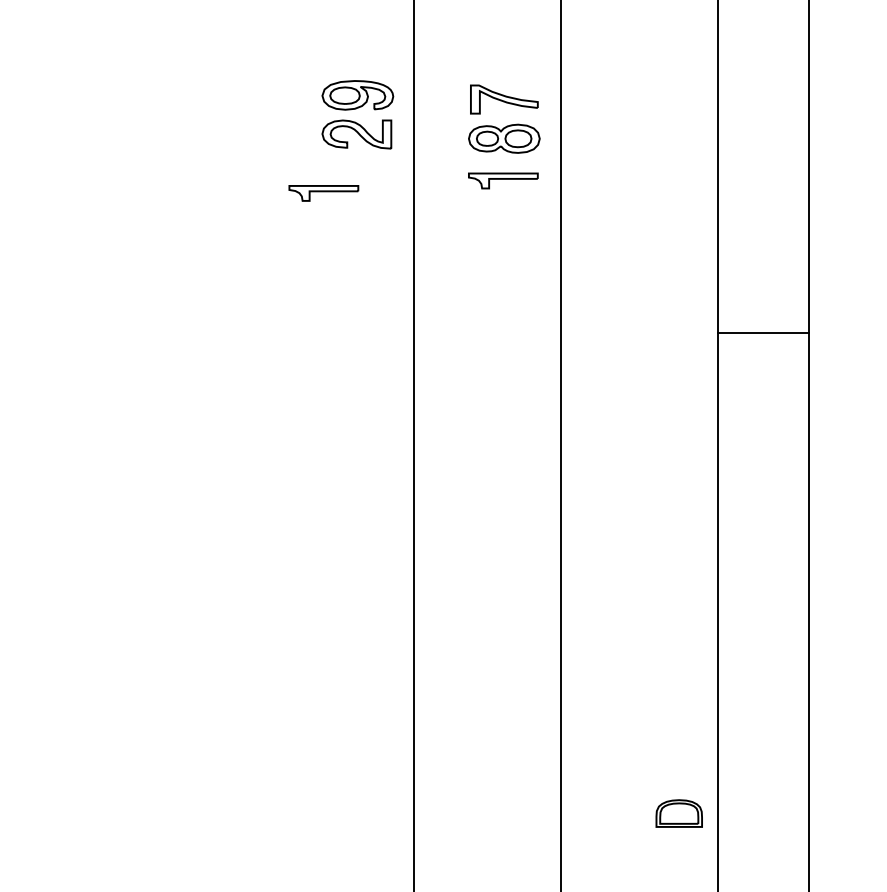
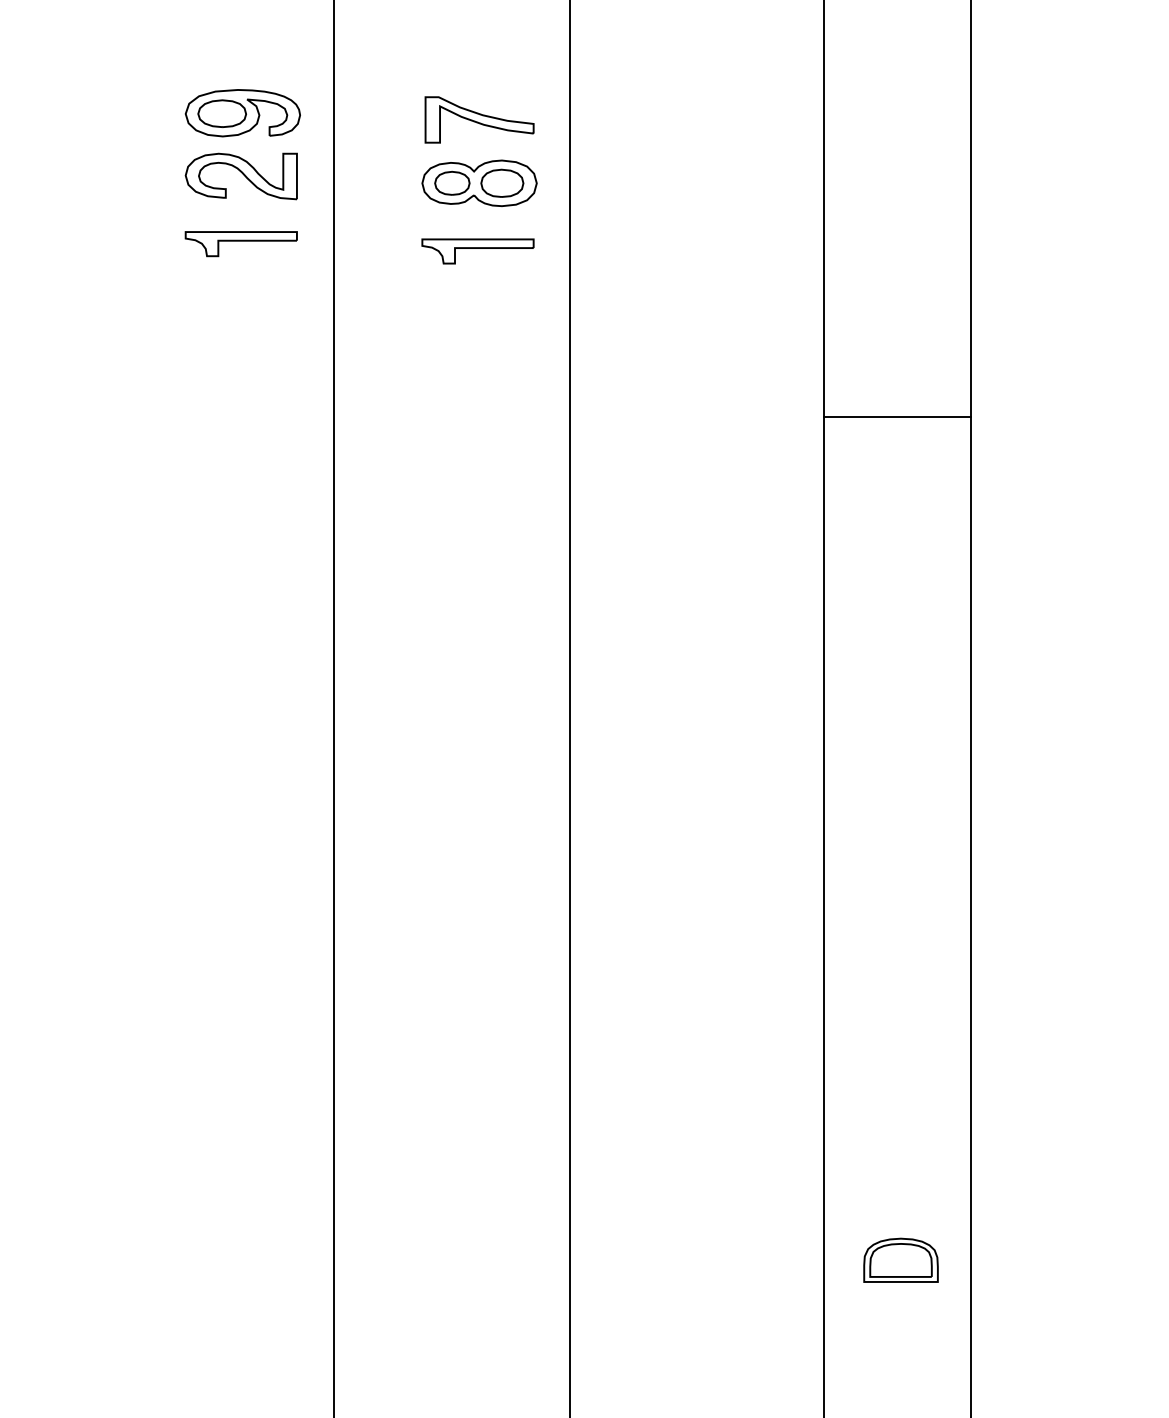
part: (323, 193) -> (240, 244), moved
line: (762, 332) -> (896, 417), moved
part: (678, 813) -> (899, 1260), moved

